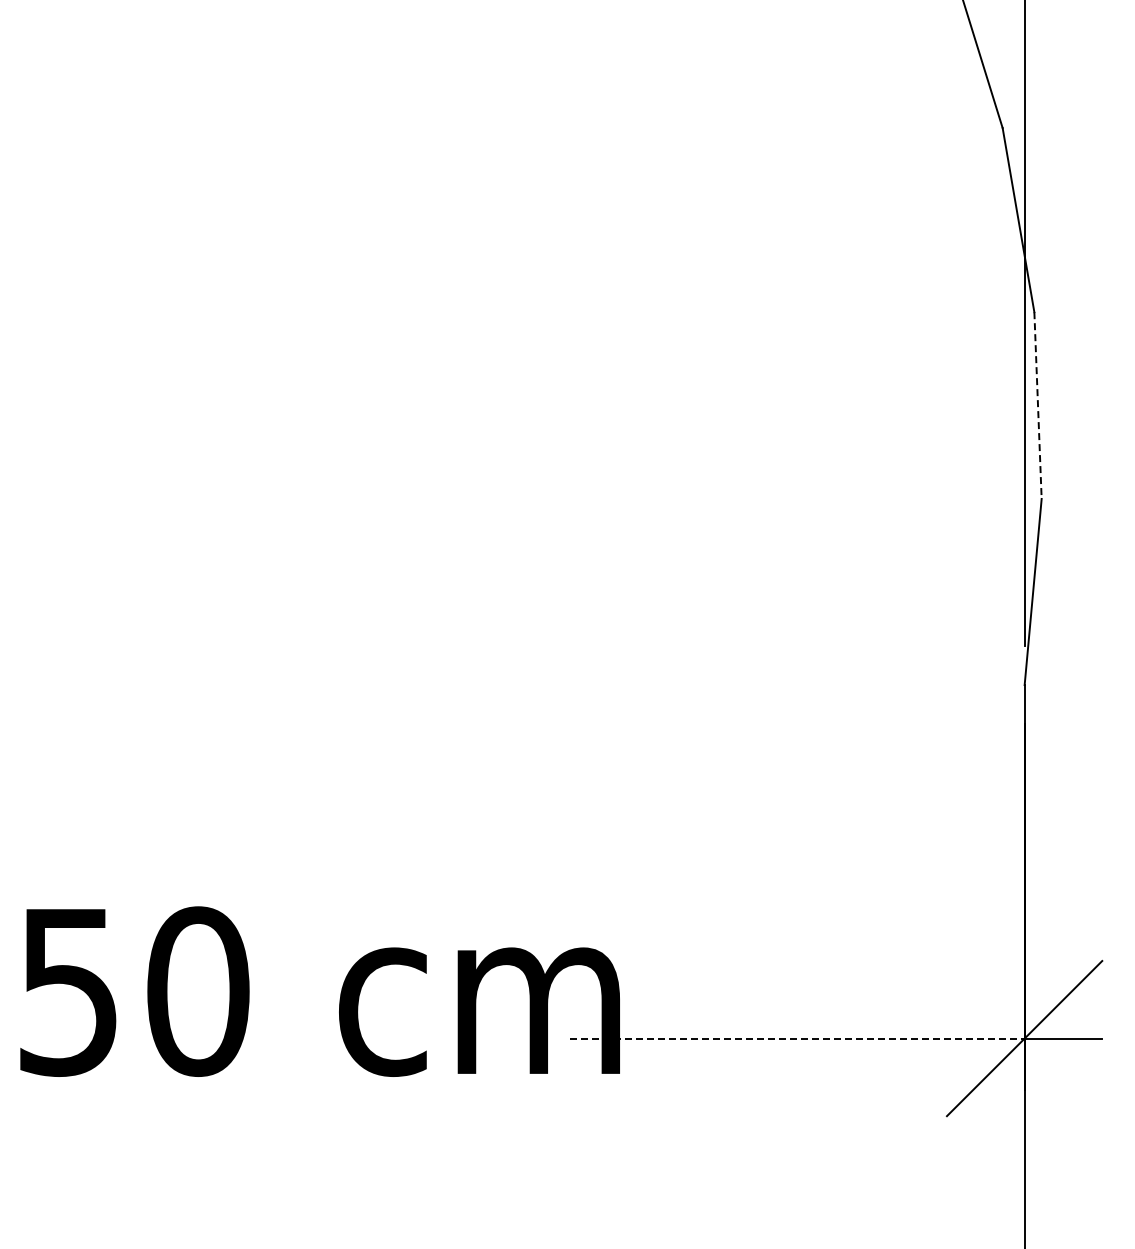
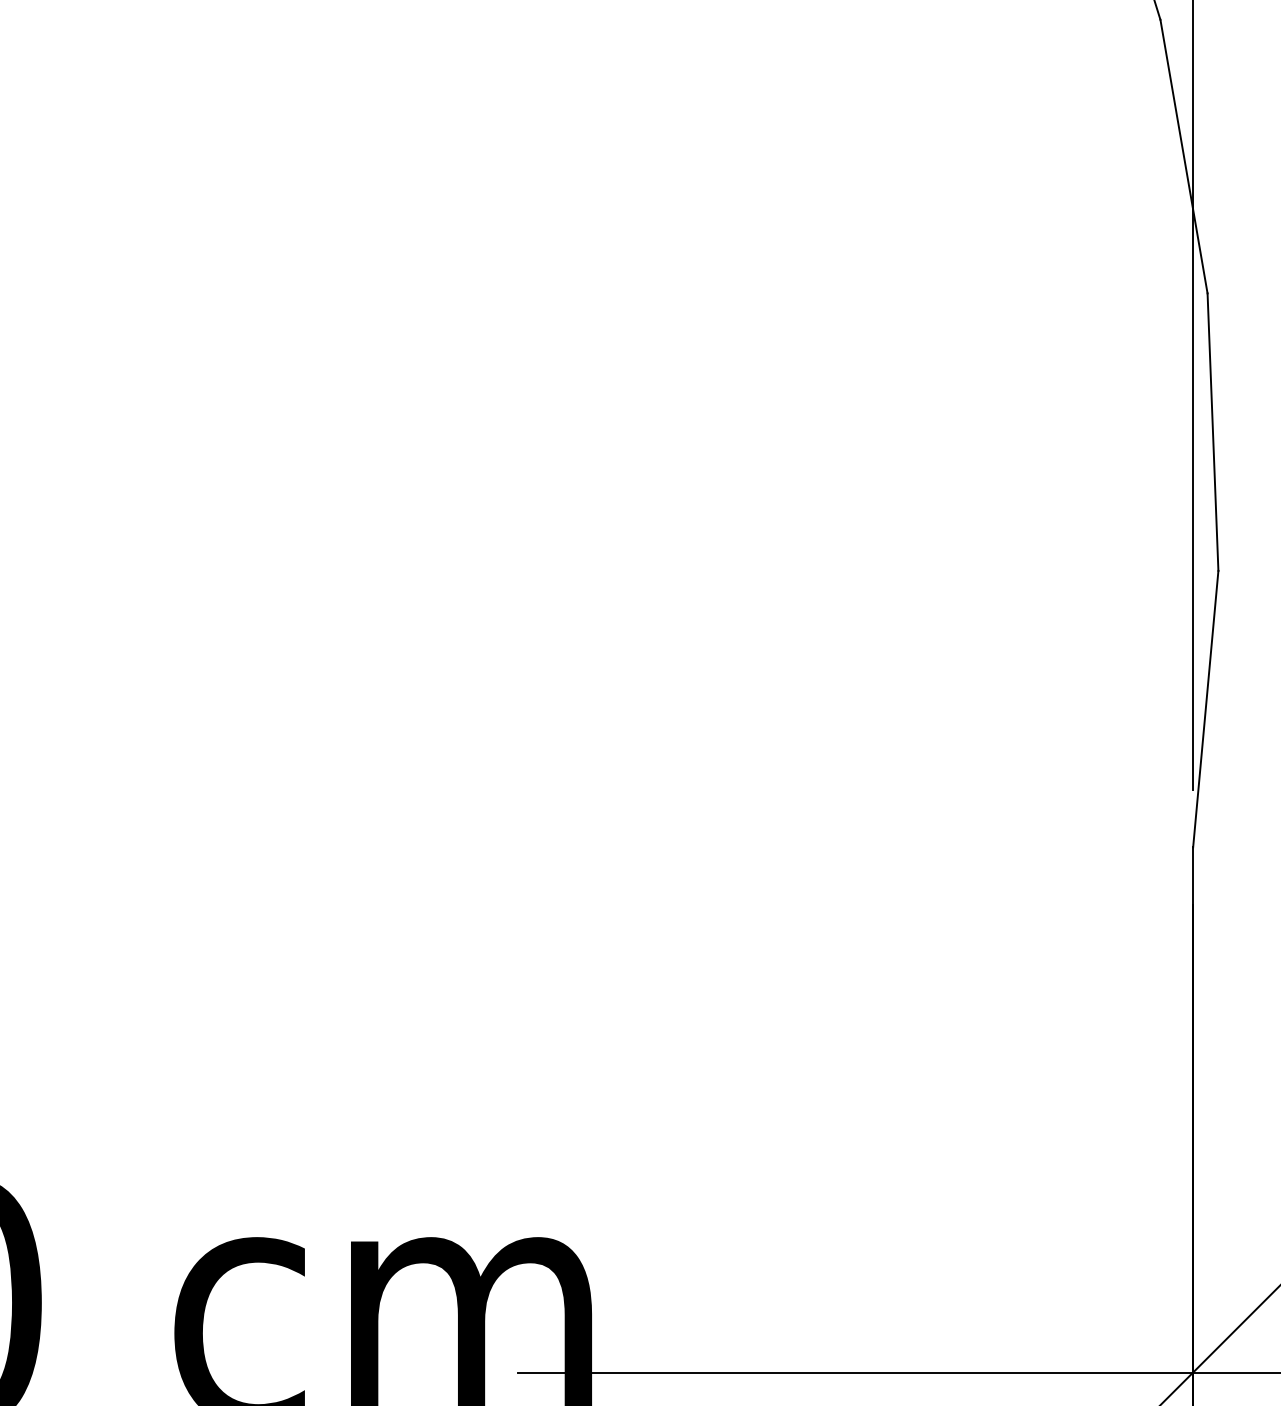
line: (1038, 406) -> (1213, 433), dashed -> solid
line: (798, 1038) -> (857, 1372), dashed -> solid

